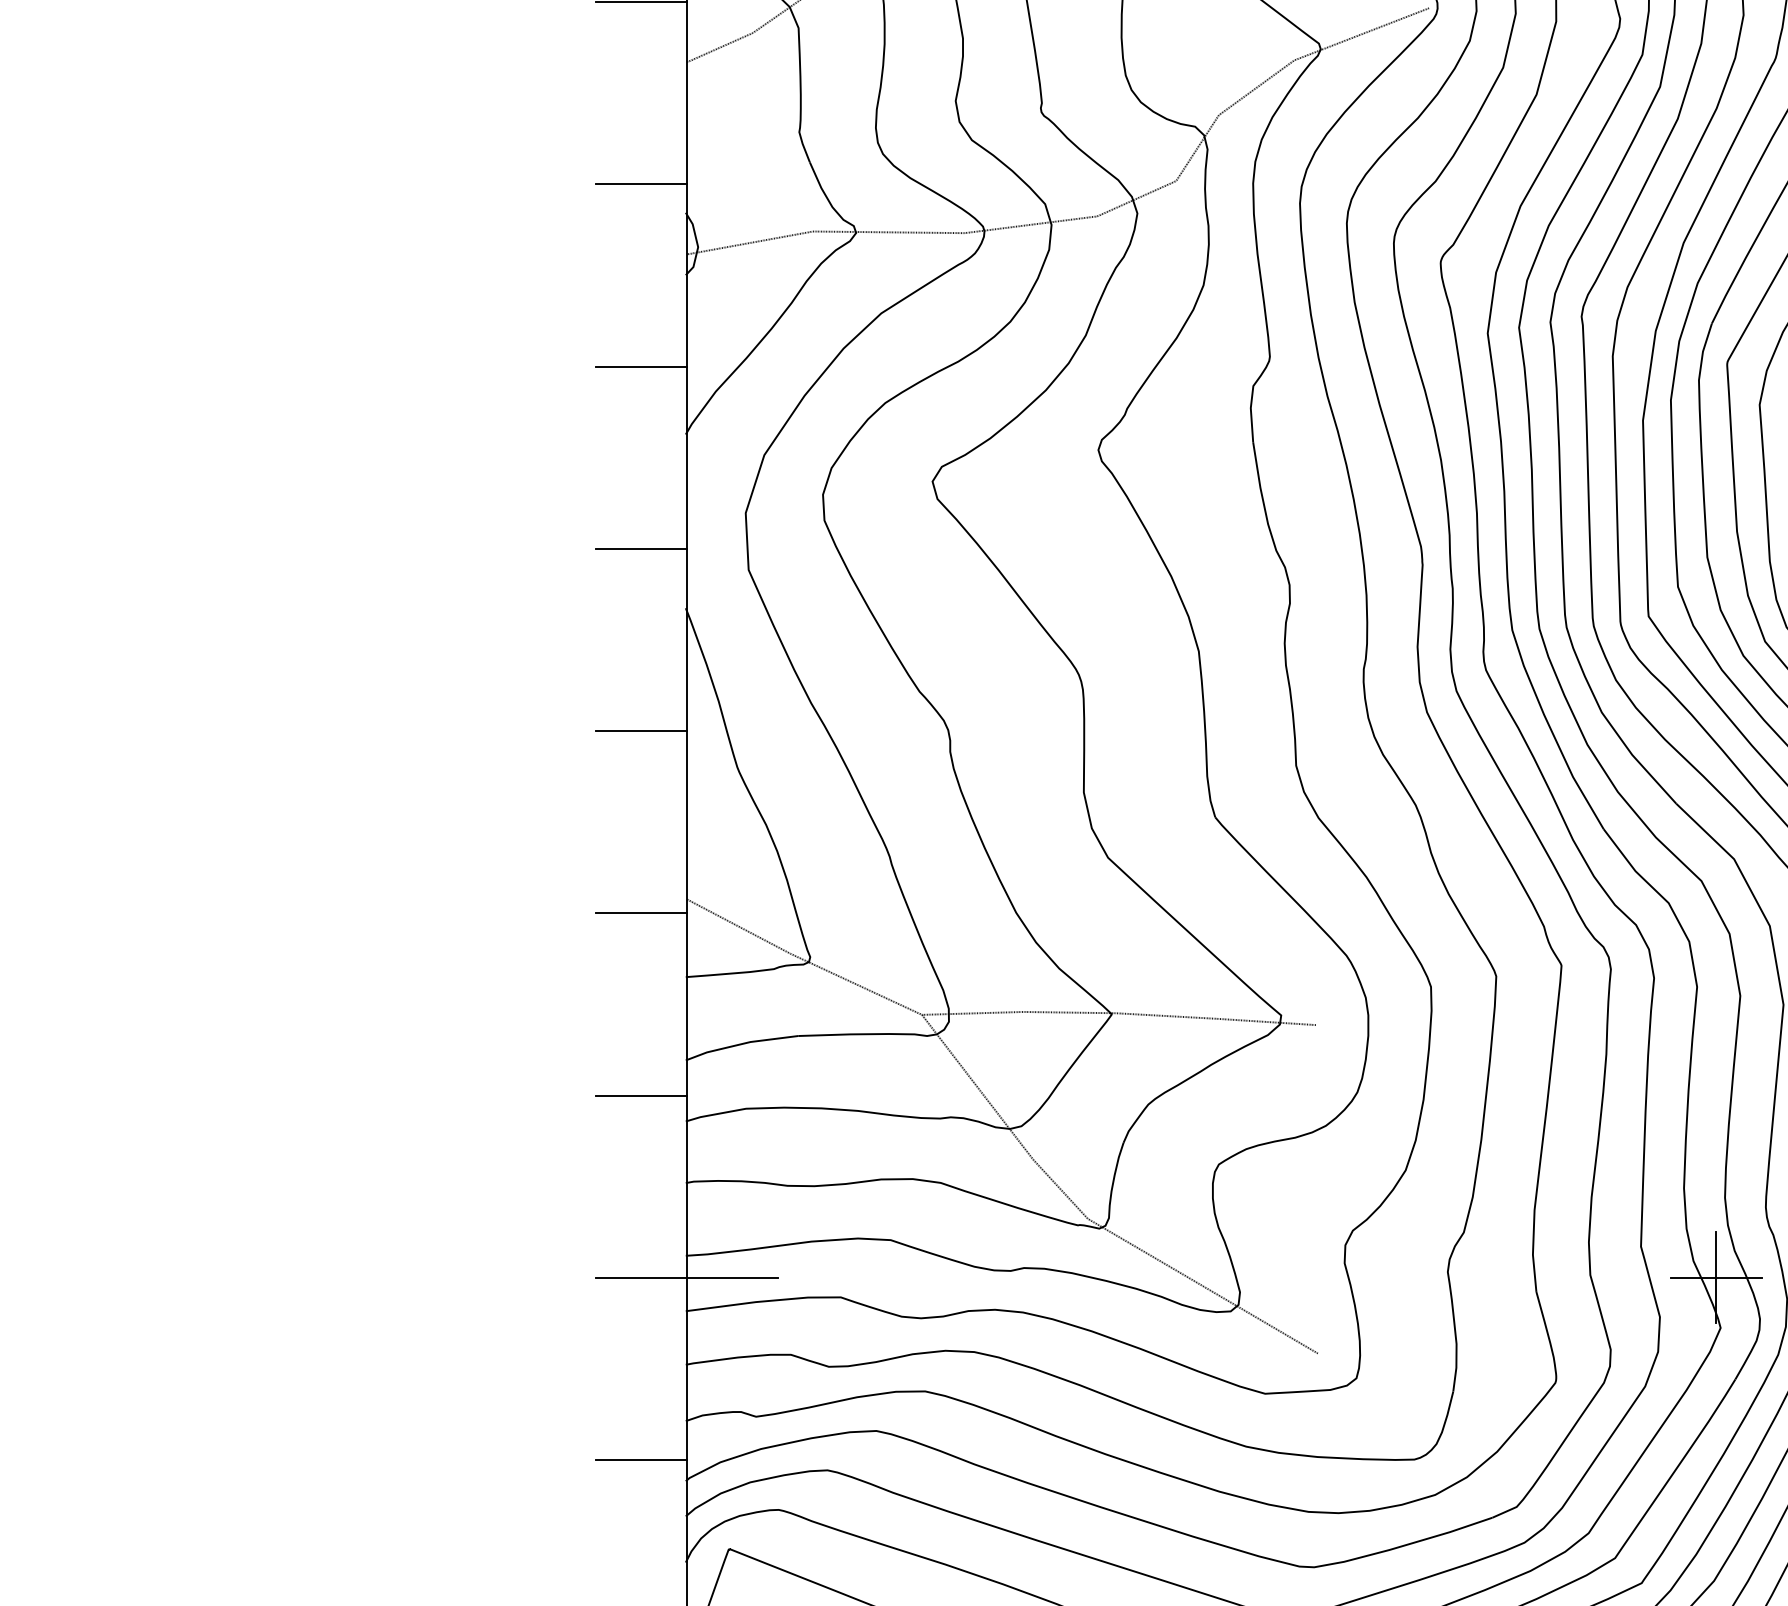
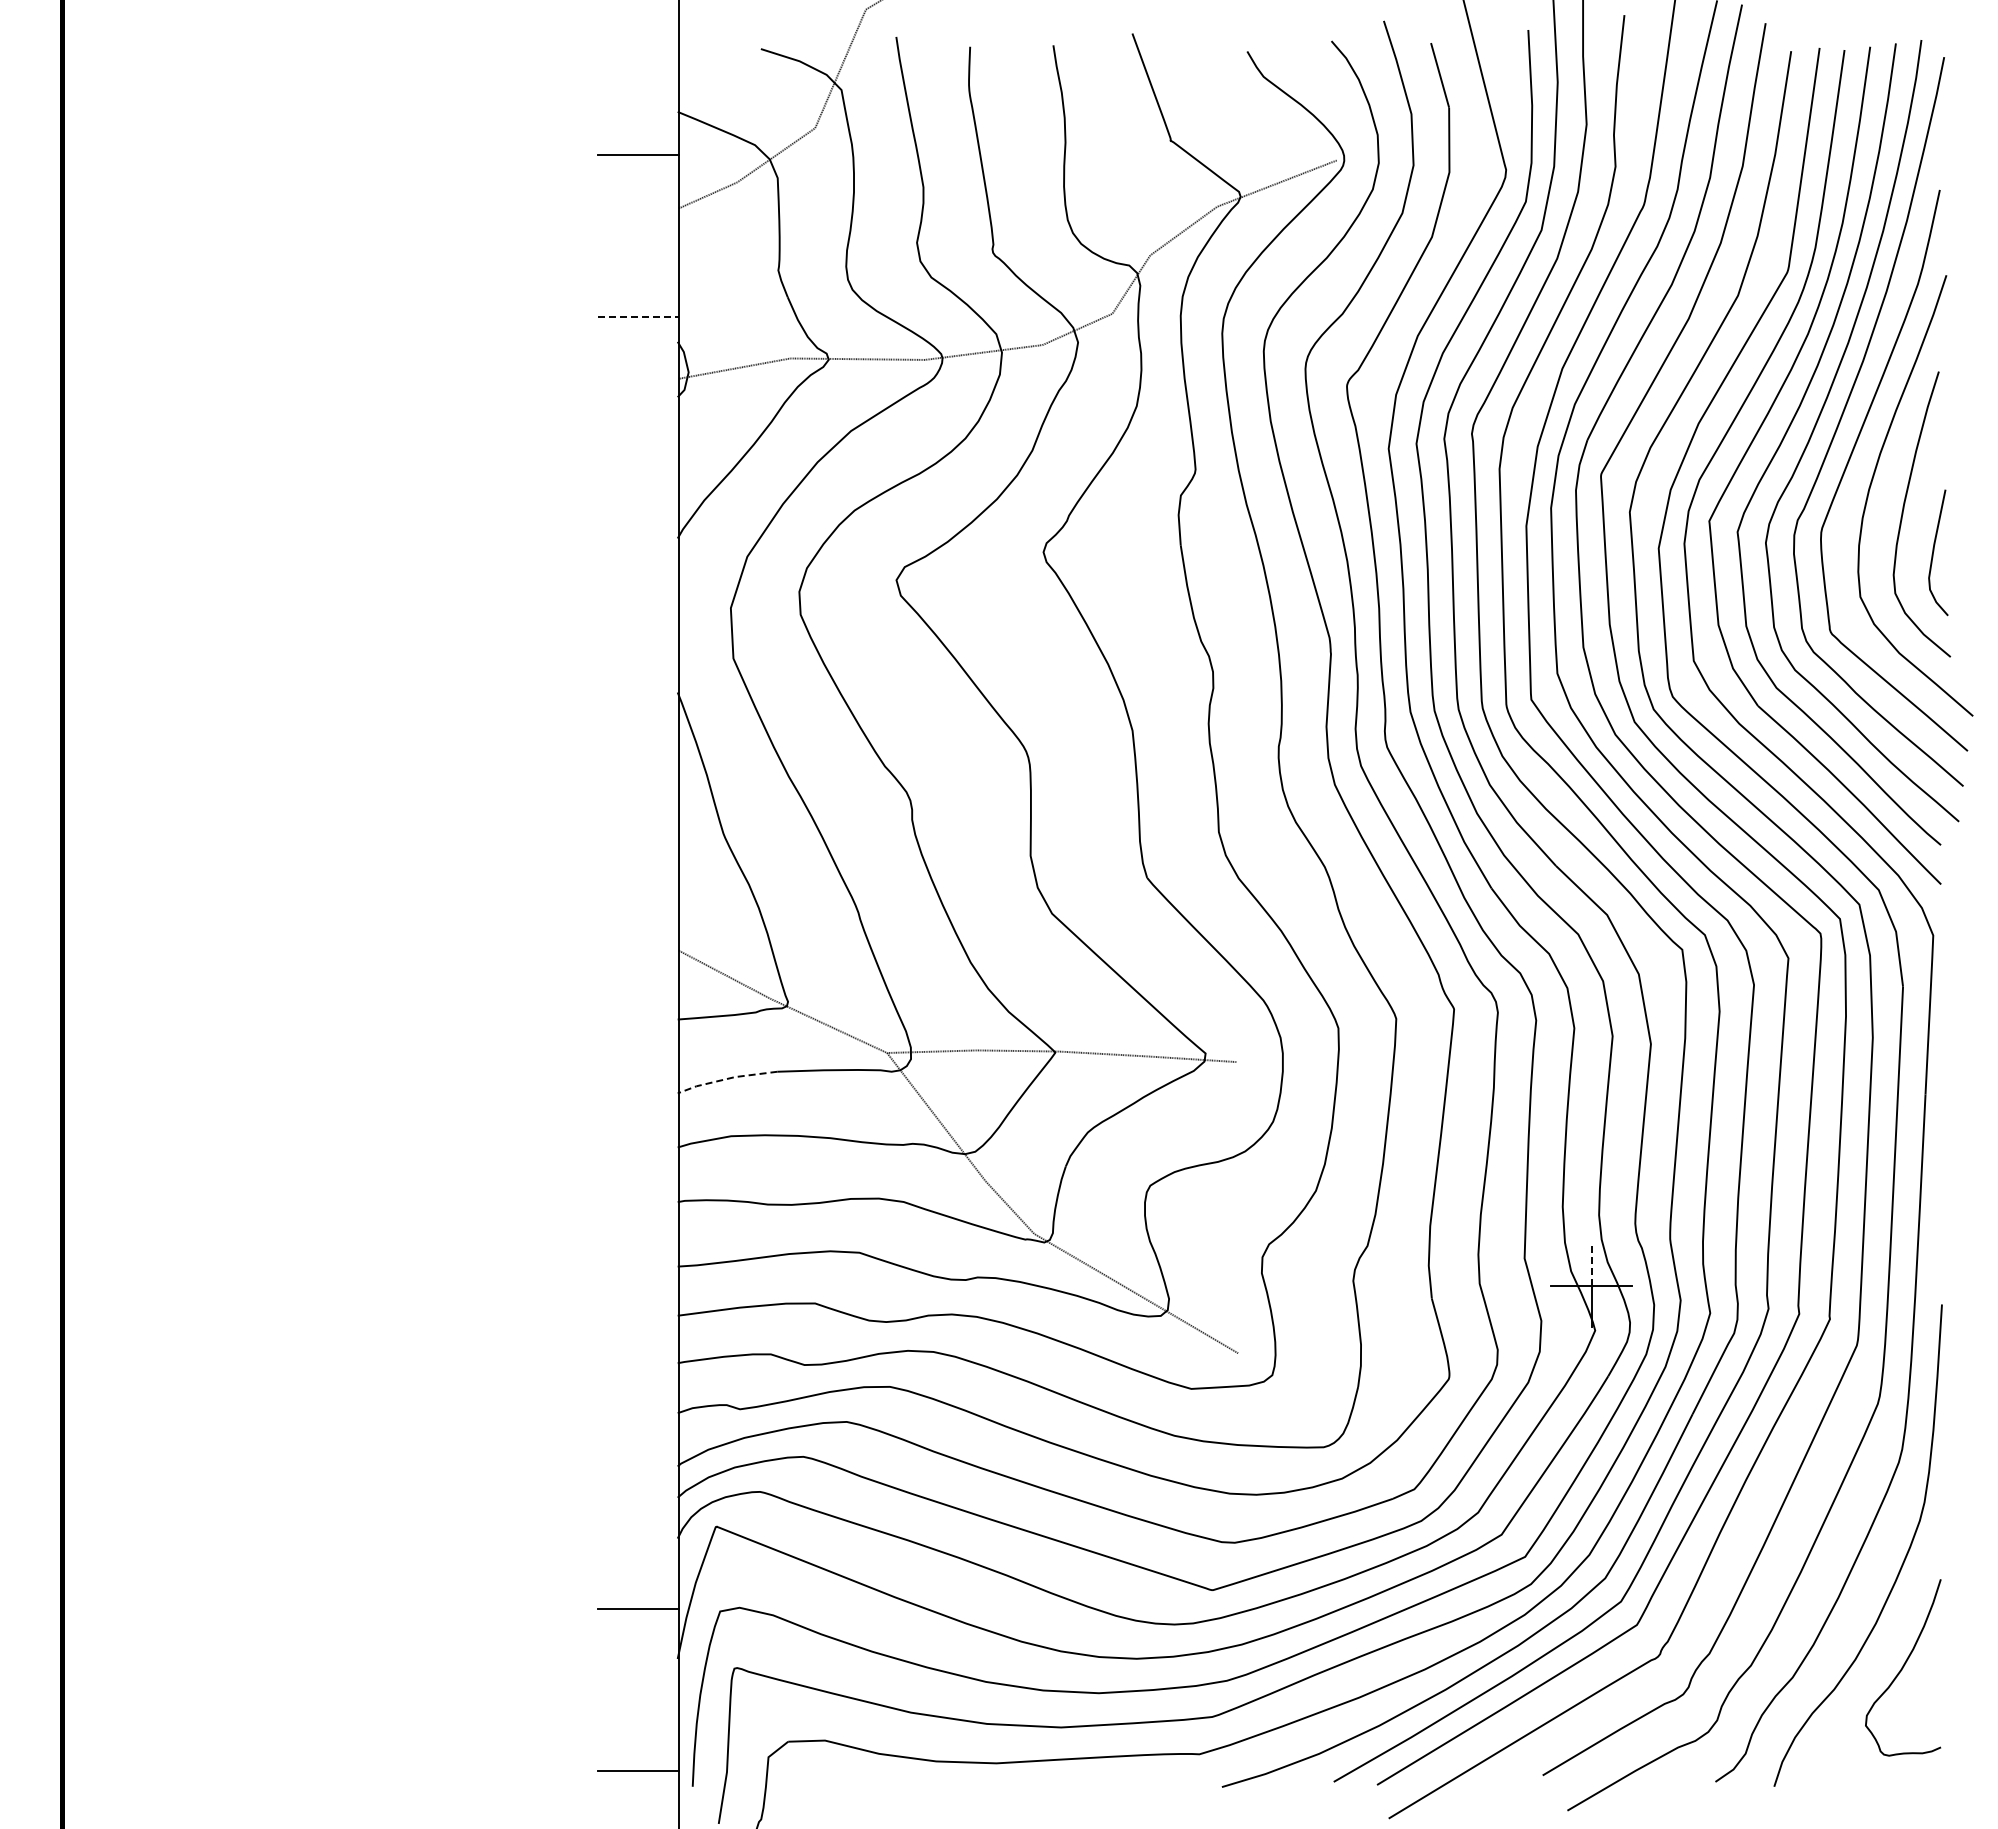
line: (641, 184) -> (638, 316), solid -> dashed
line: (640, 366) -> (637, 478), removed
line: (640, 548) -> (637, 639), removed
line: (640, 731) -> (637, 801), removed
line: (640, 913) -> (637, 963), removed
line: (740, 1044) -> (726, 1079), solid -> dashed
line: (640, 1095) -> (637, 1124), removed
line: (1716, 1254) -> (1591, 1265), solid -> dashed
line: (686, 1278) -> (678, 1286), removed
line: (640, 1459) -> (637, 1447), removed

